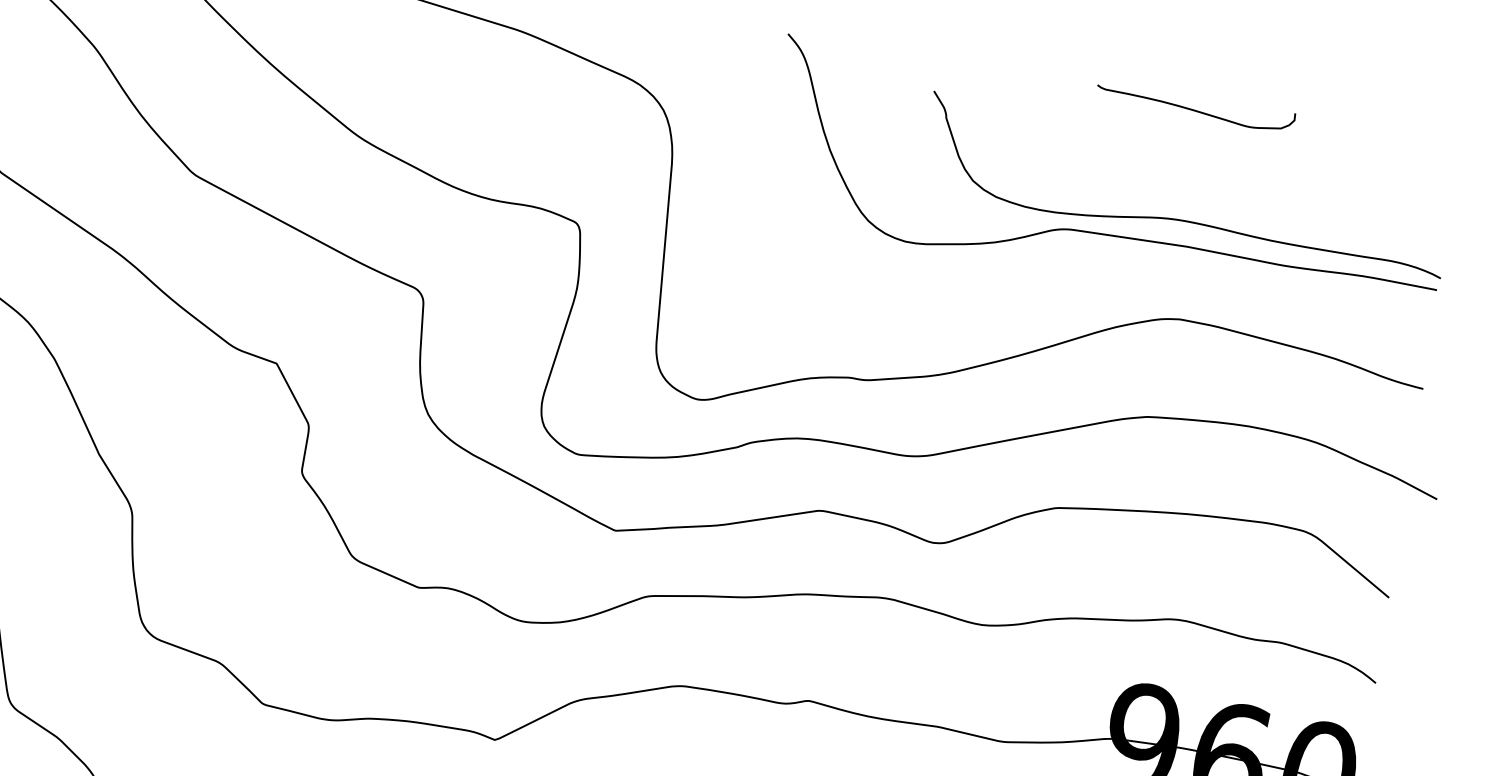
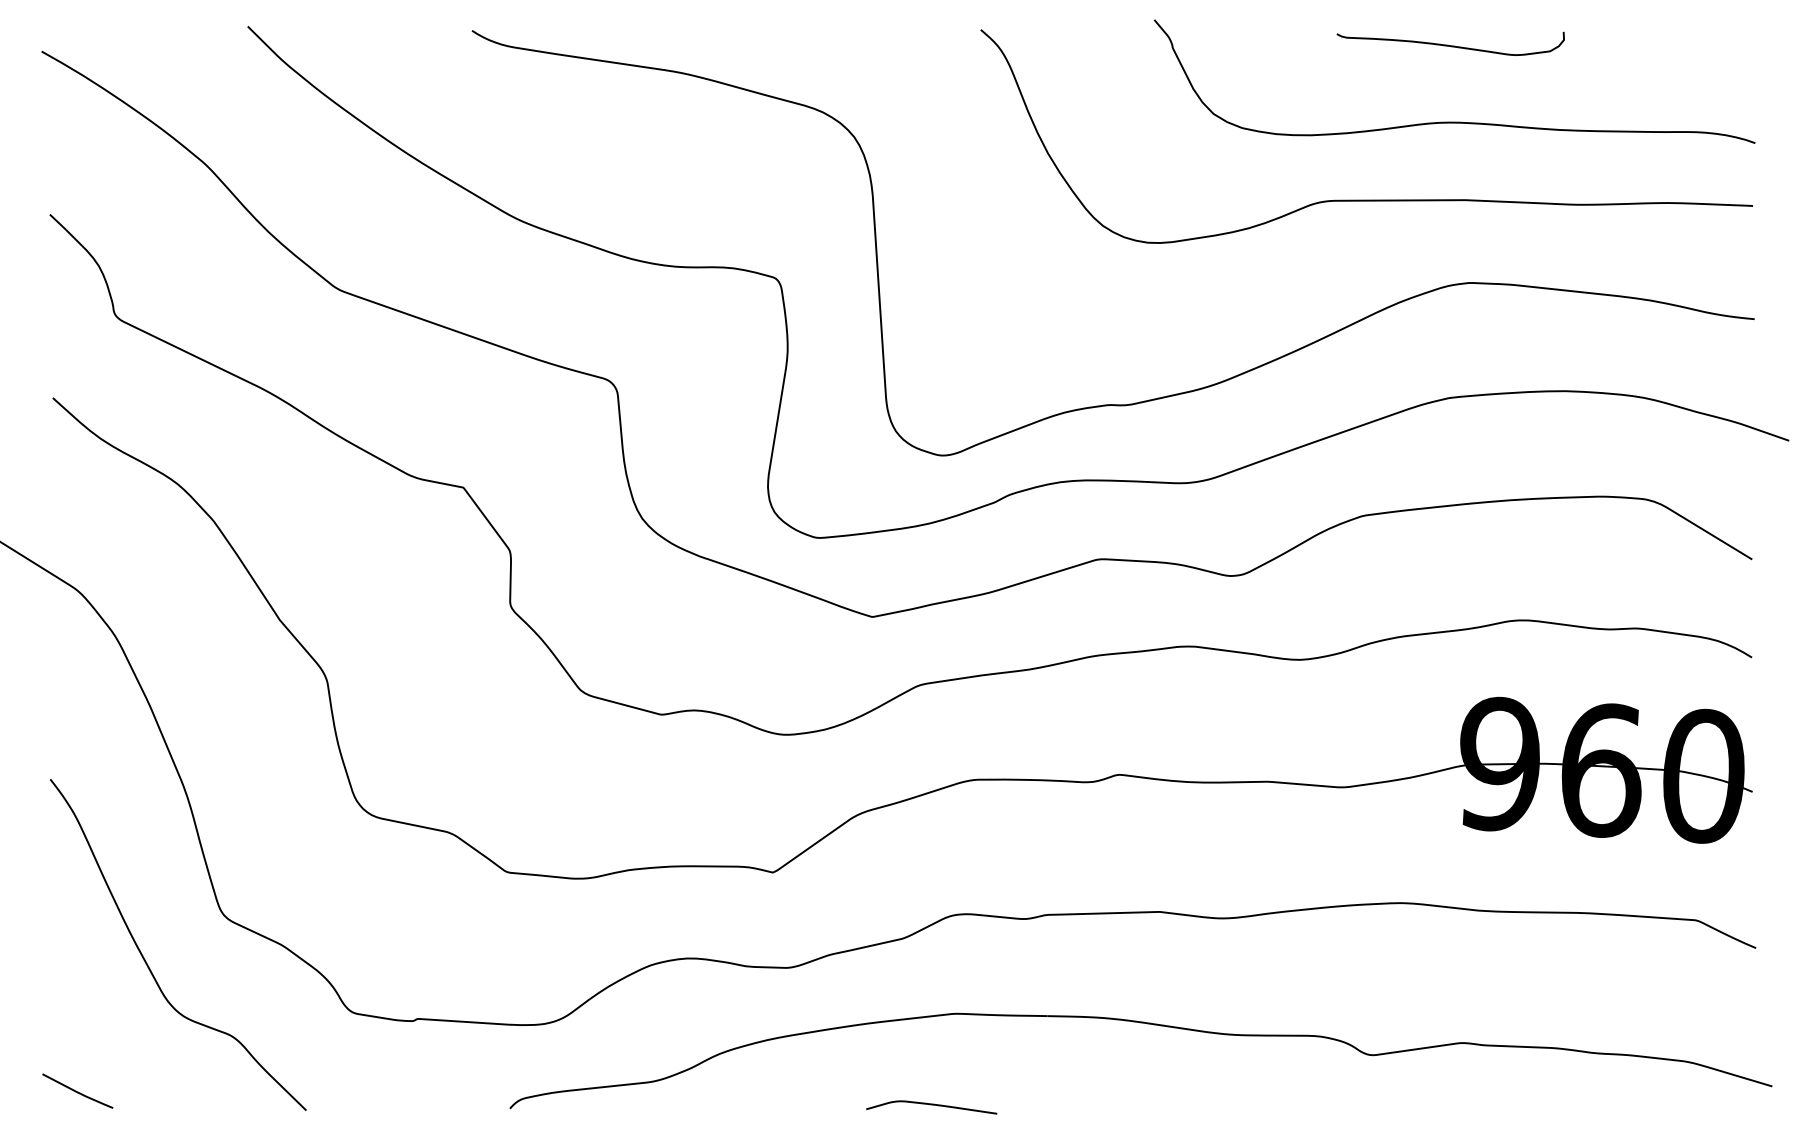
curve: (1181, 219) -> (1454, 121), moved

